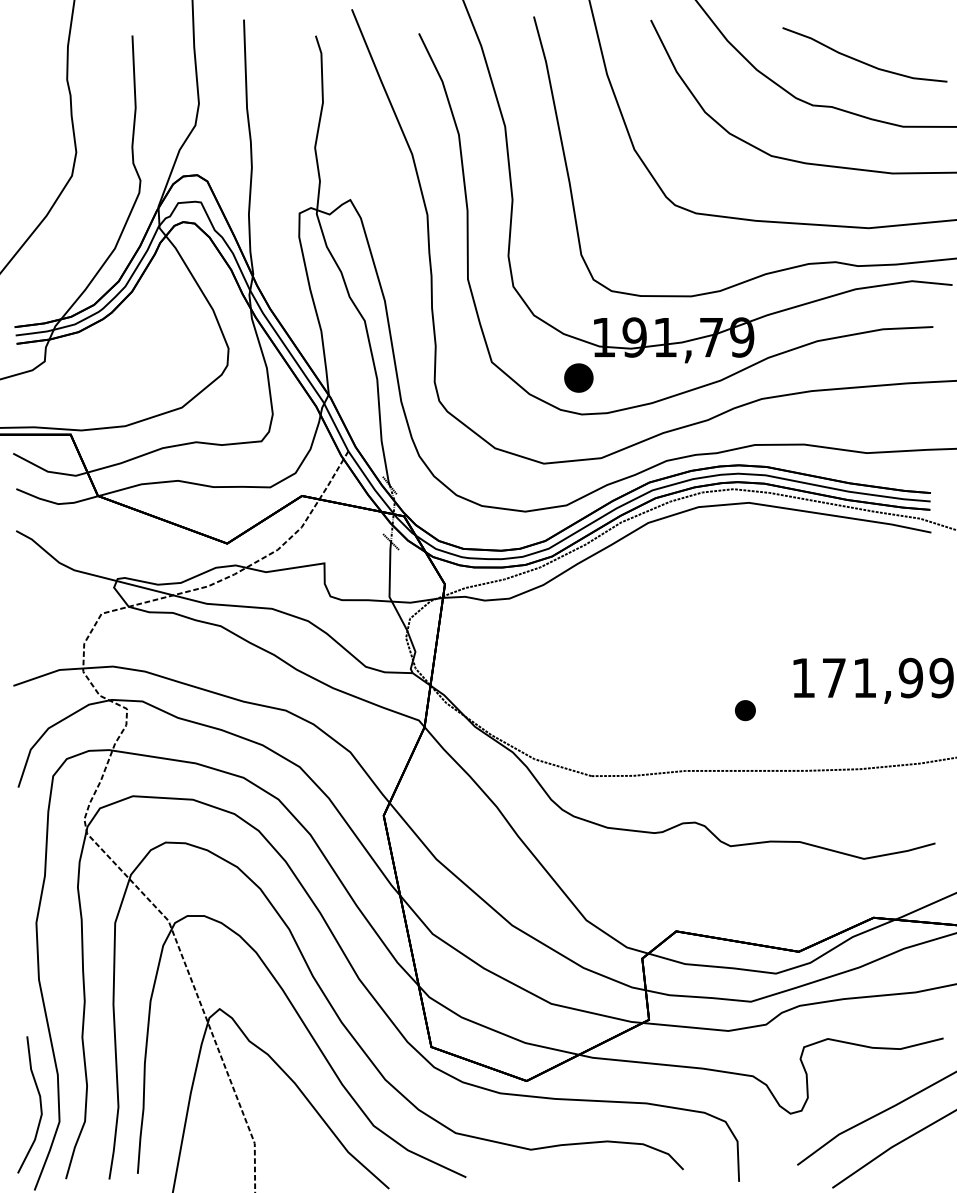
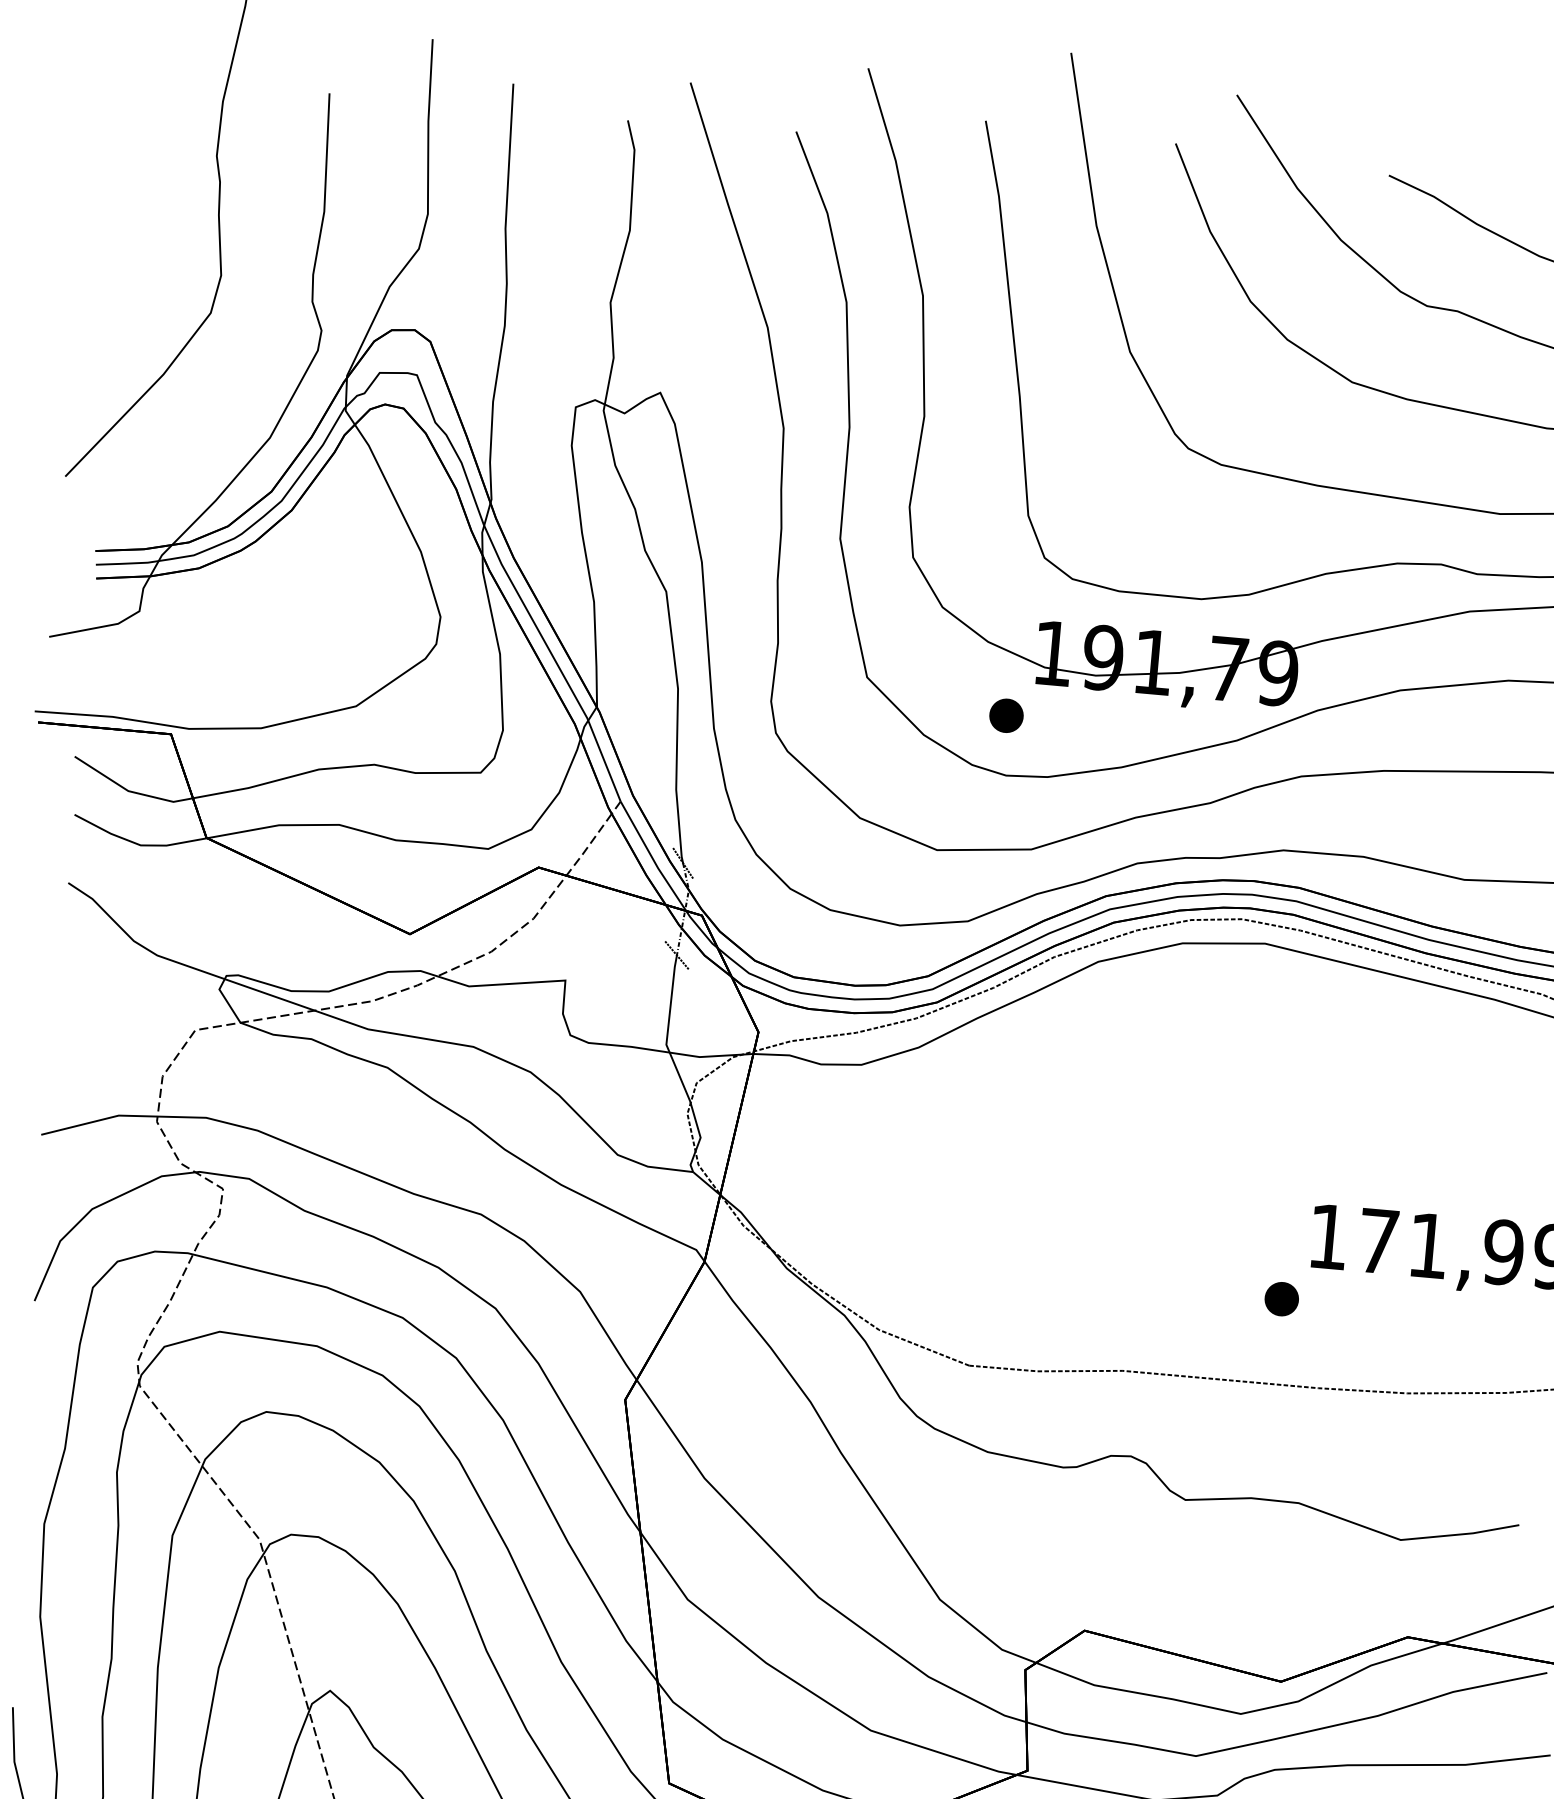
part: (578, 377) -> (1005, 714), size x0.71
part: (745, 710) -> (1281, 1299), moved

